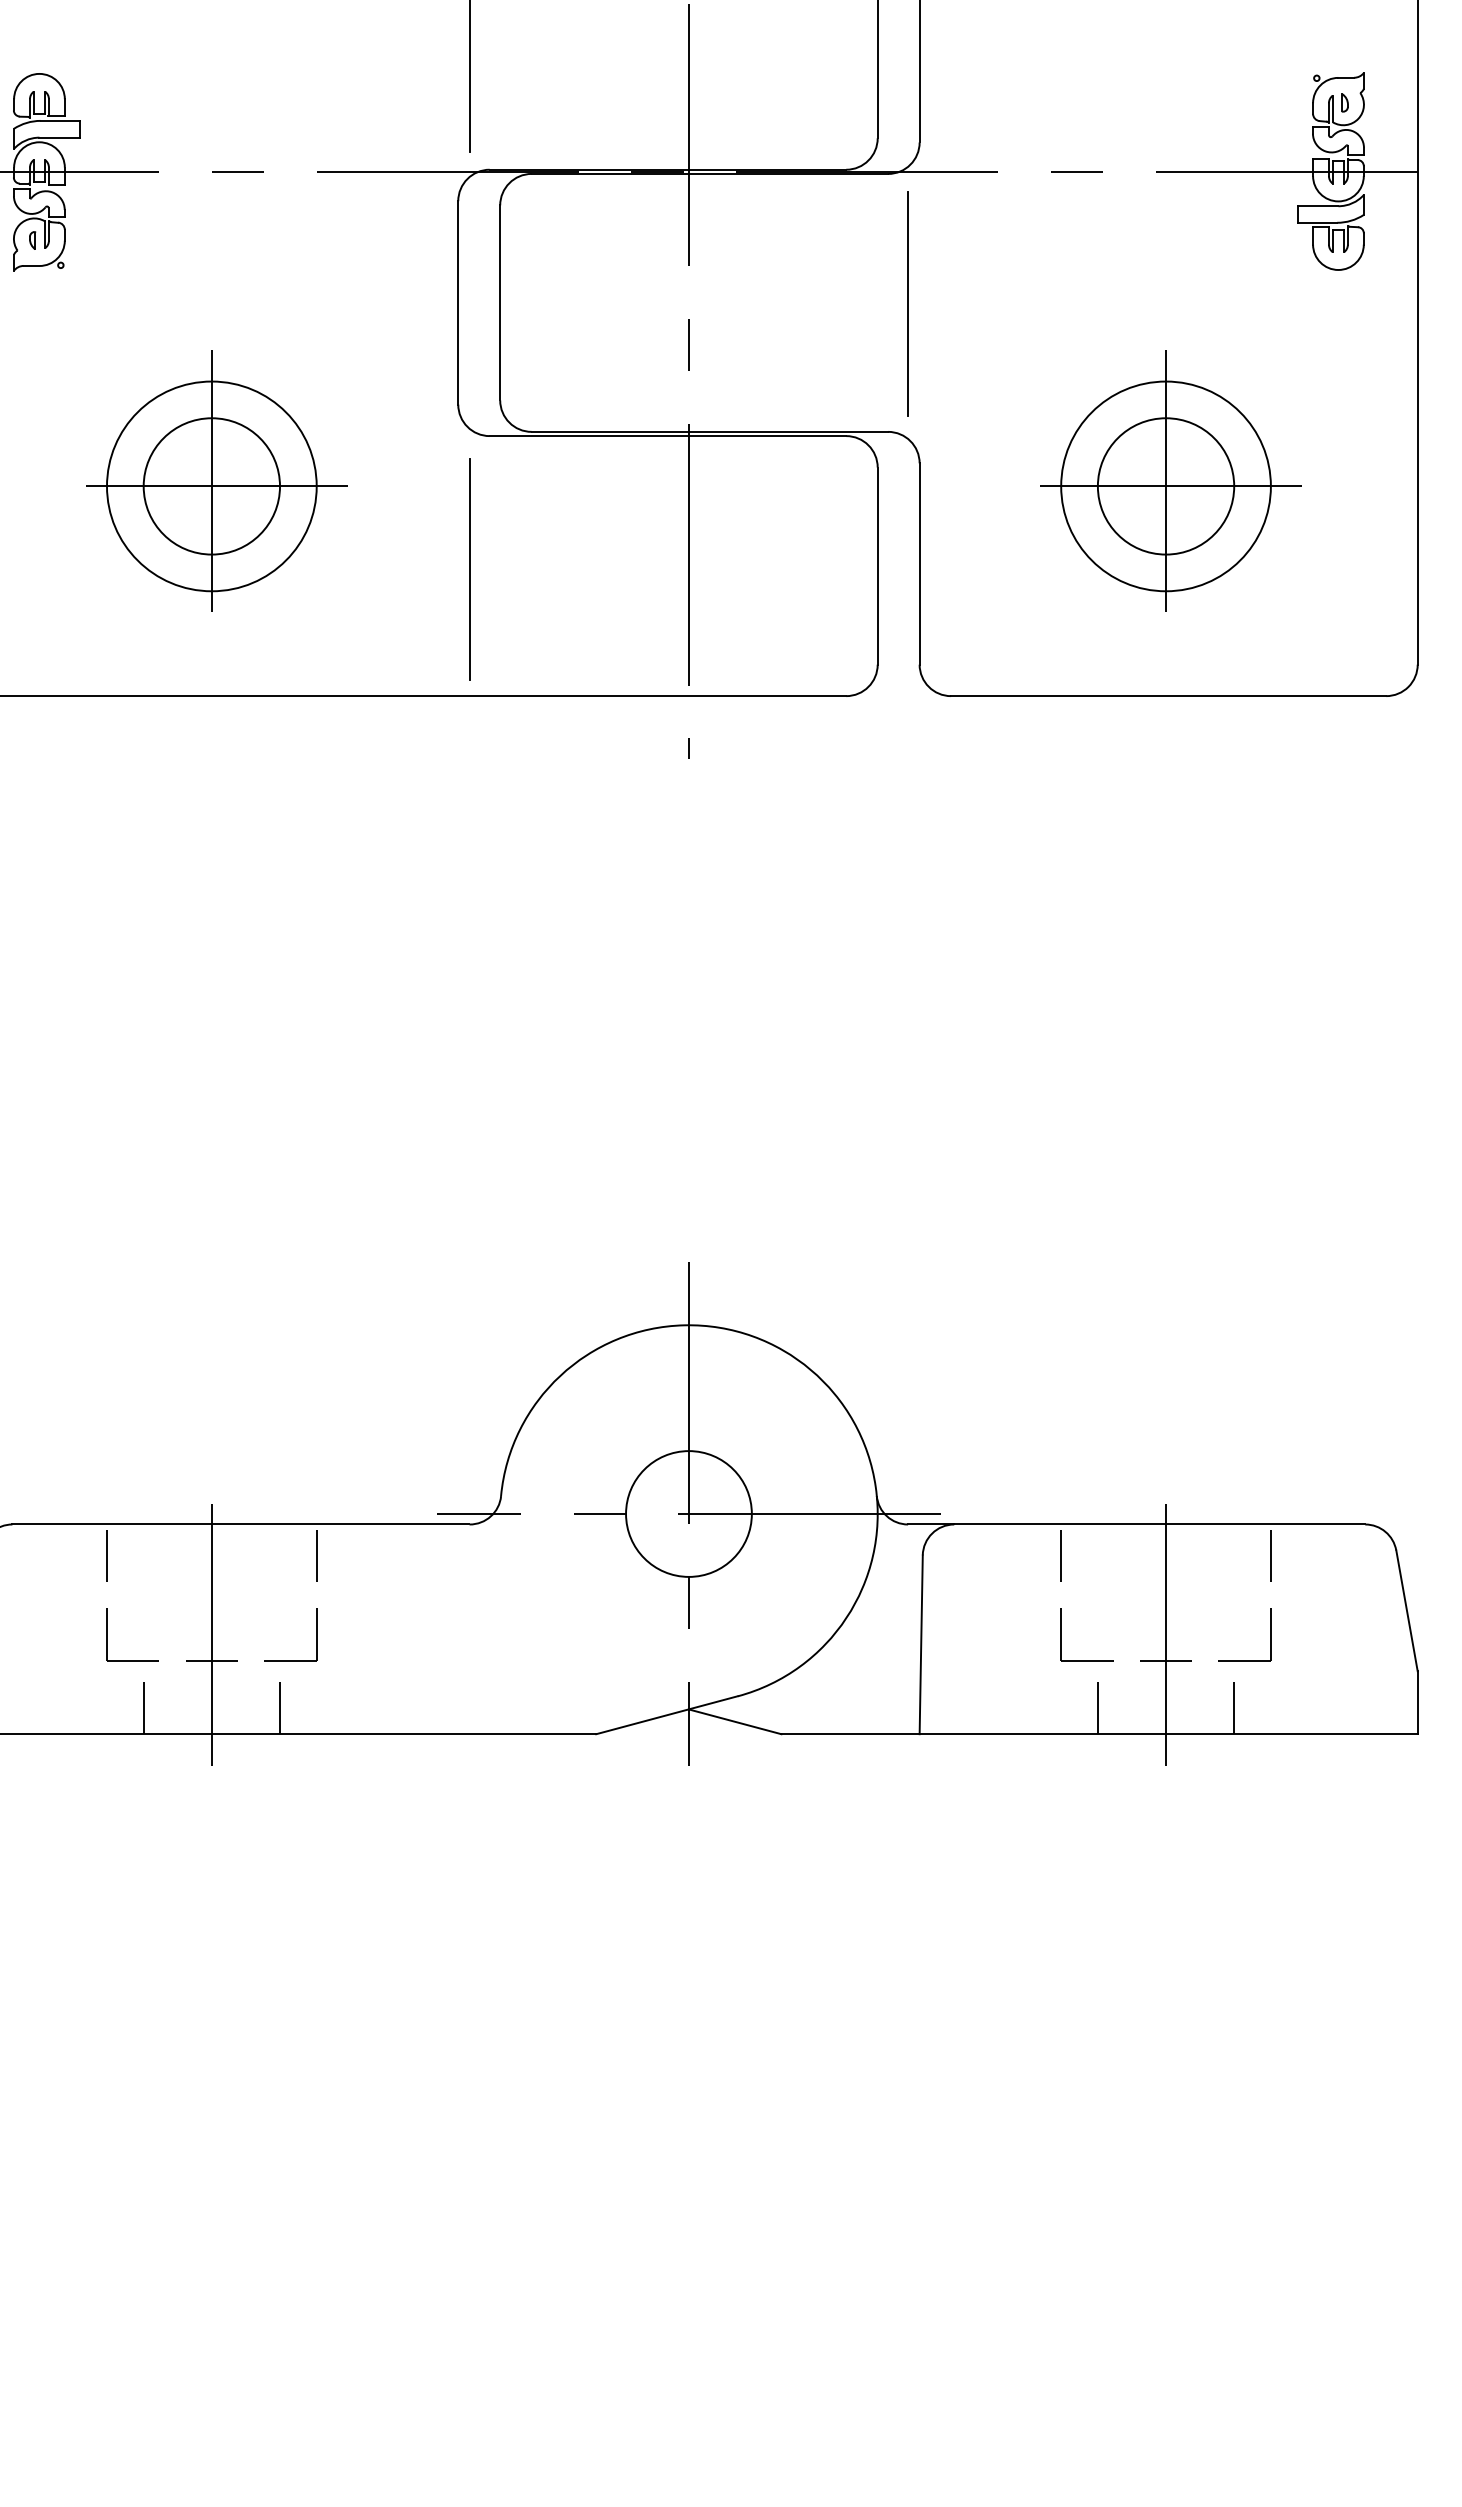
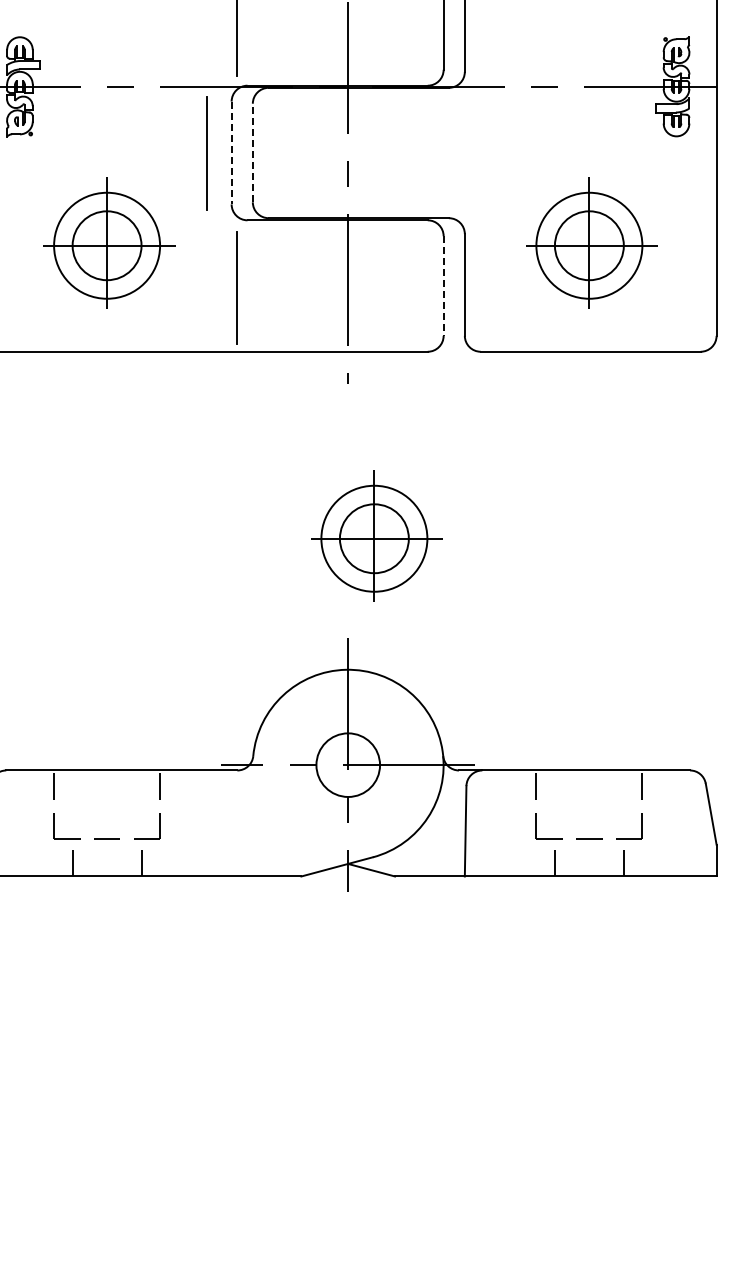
line: (499, 301) -> (252, 152), solid -> dashed
line: (457, 303) -> (231, 153), solid -> dashed
line: (907, 303) -> (206, 153), moved
line: (877, 566) -> (443, 286), solid -> dashed
part: (744, 1059) -> (376, 535), added
line: (212, 1629) -> (107, 823), removed
line: (1166, 1629) -> (589, 823), removed

